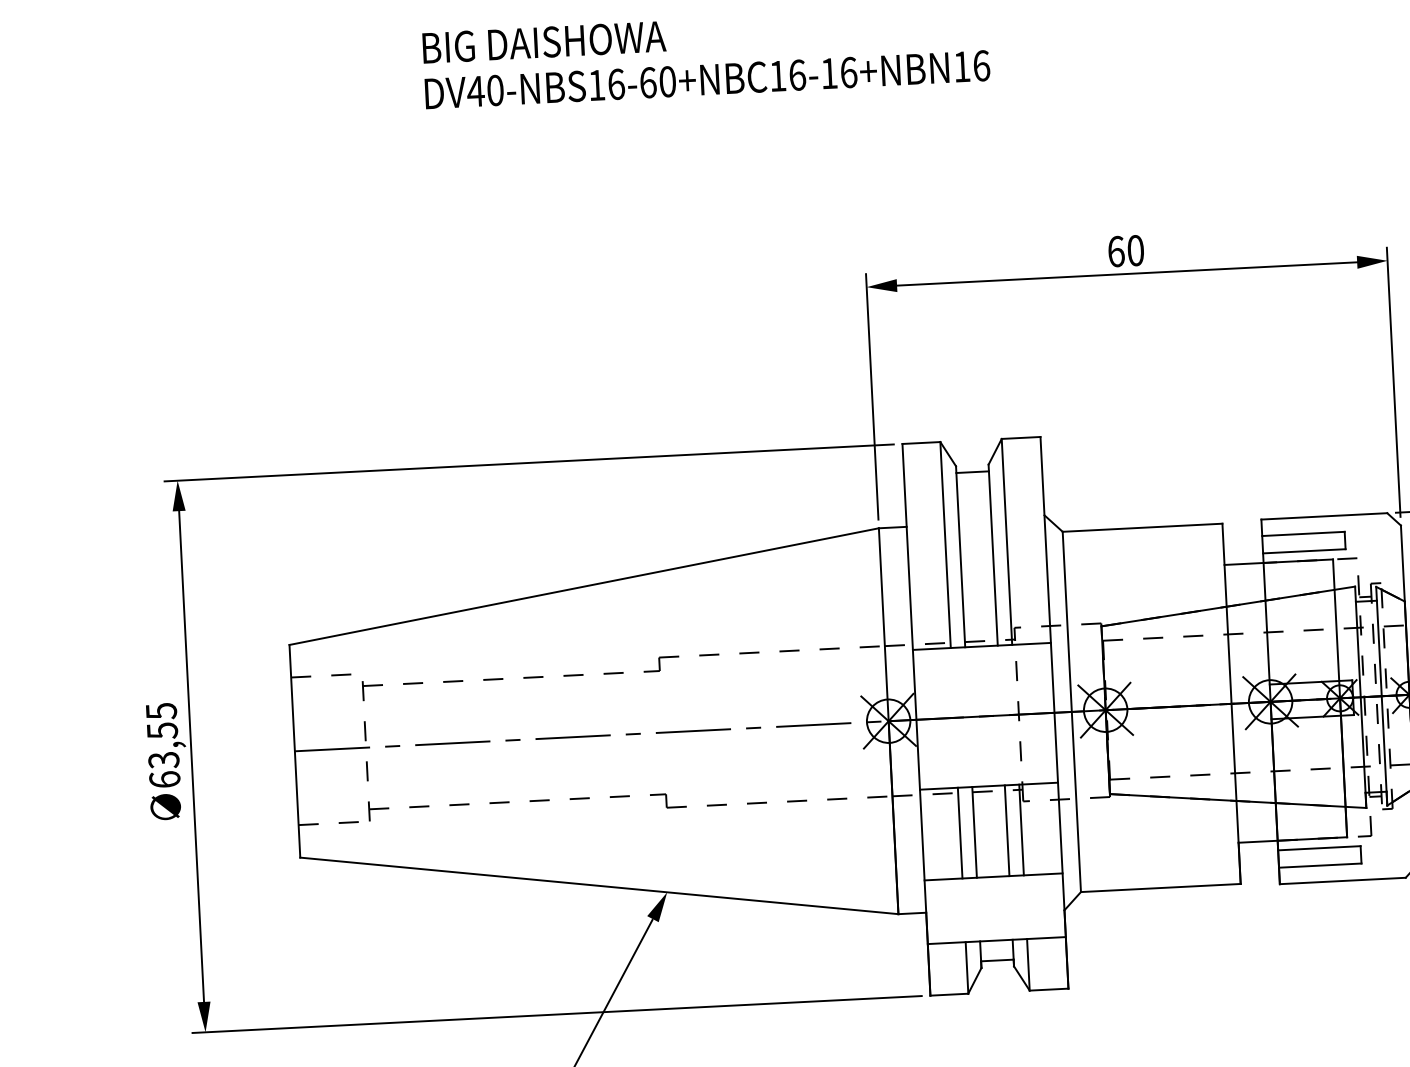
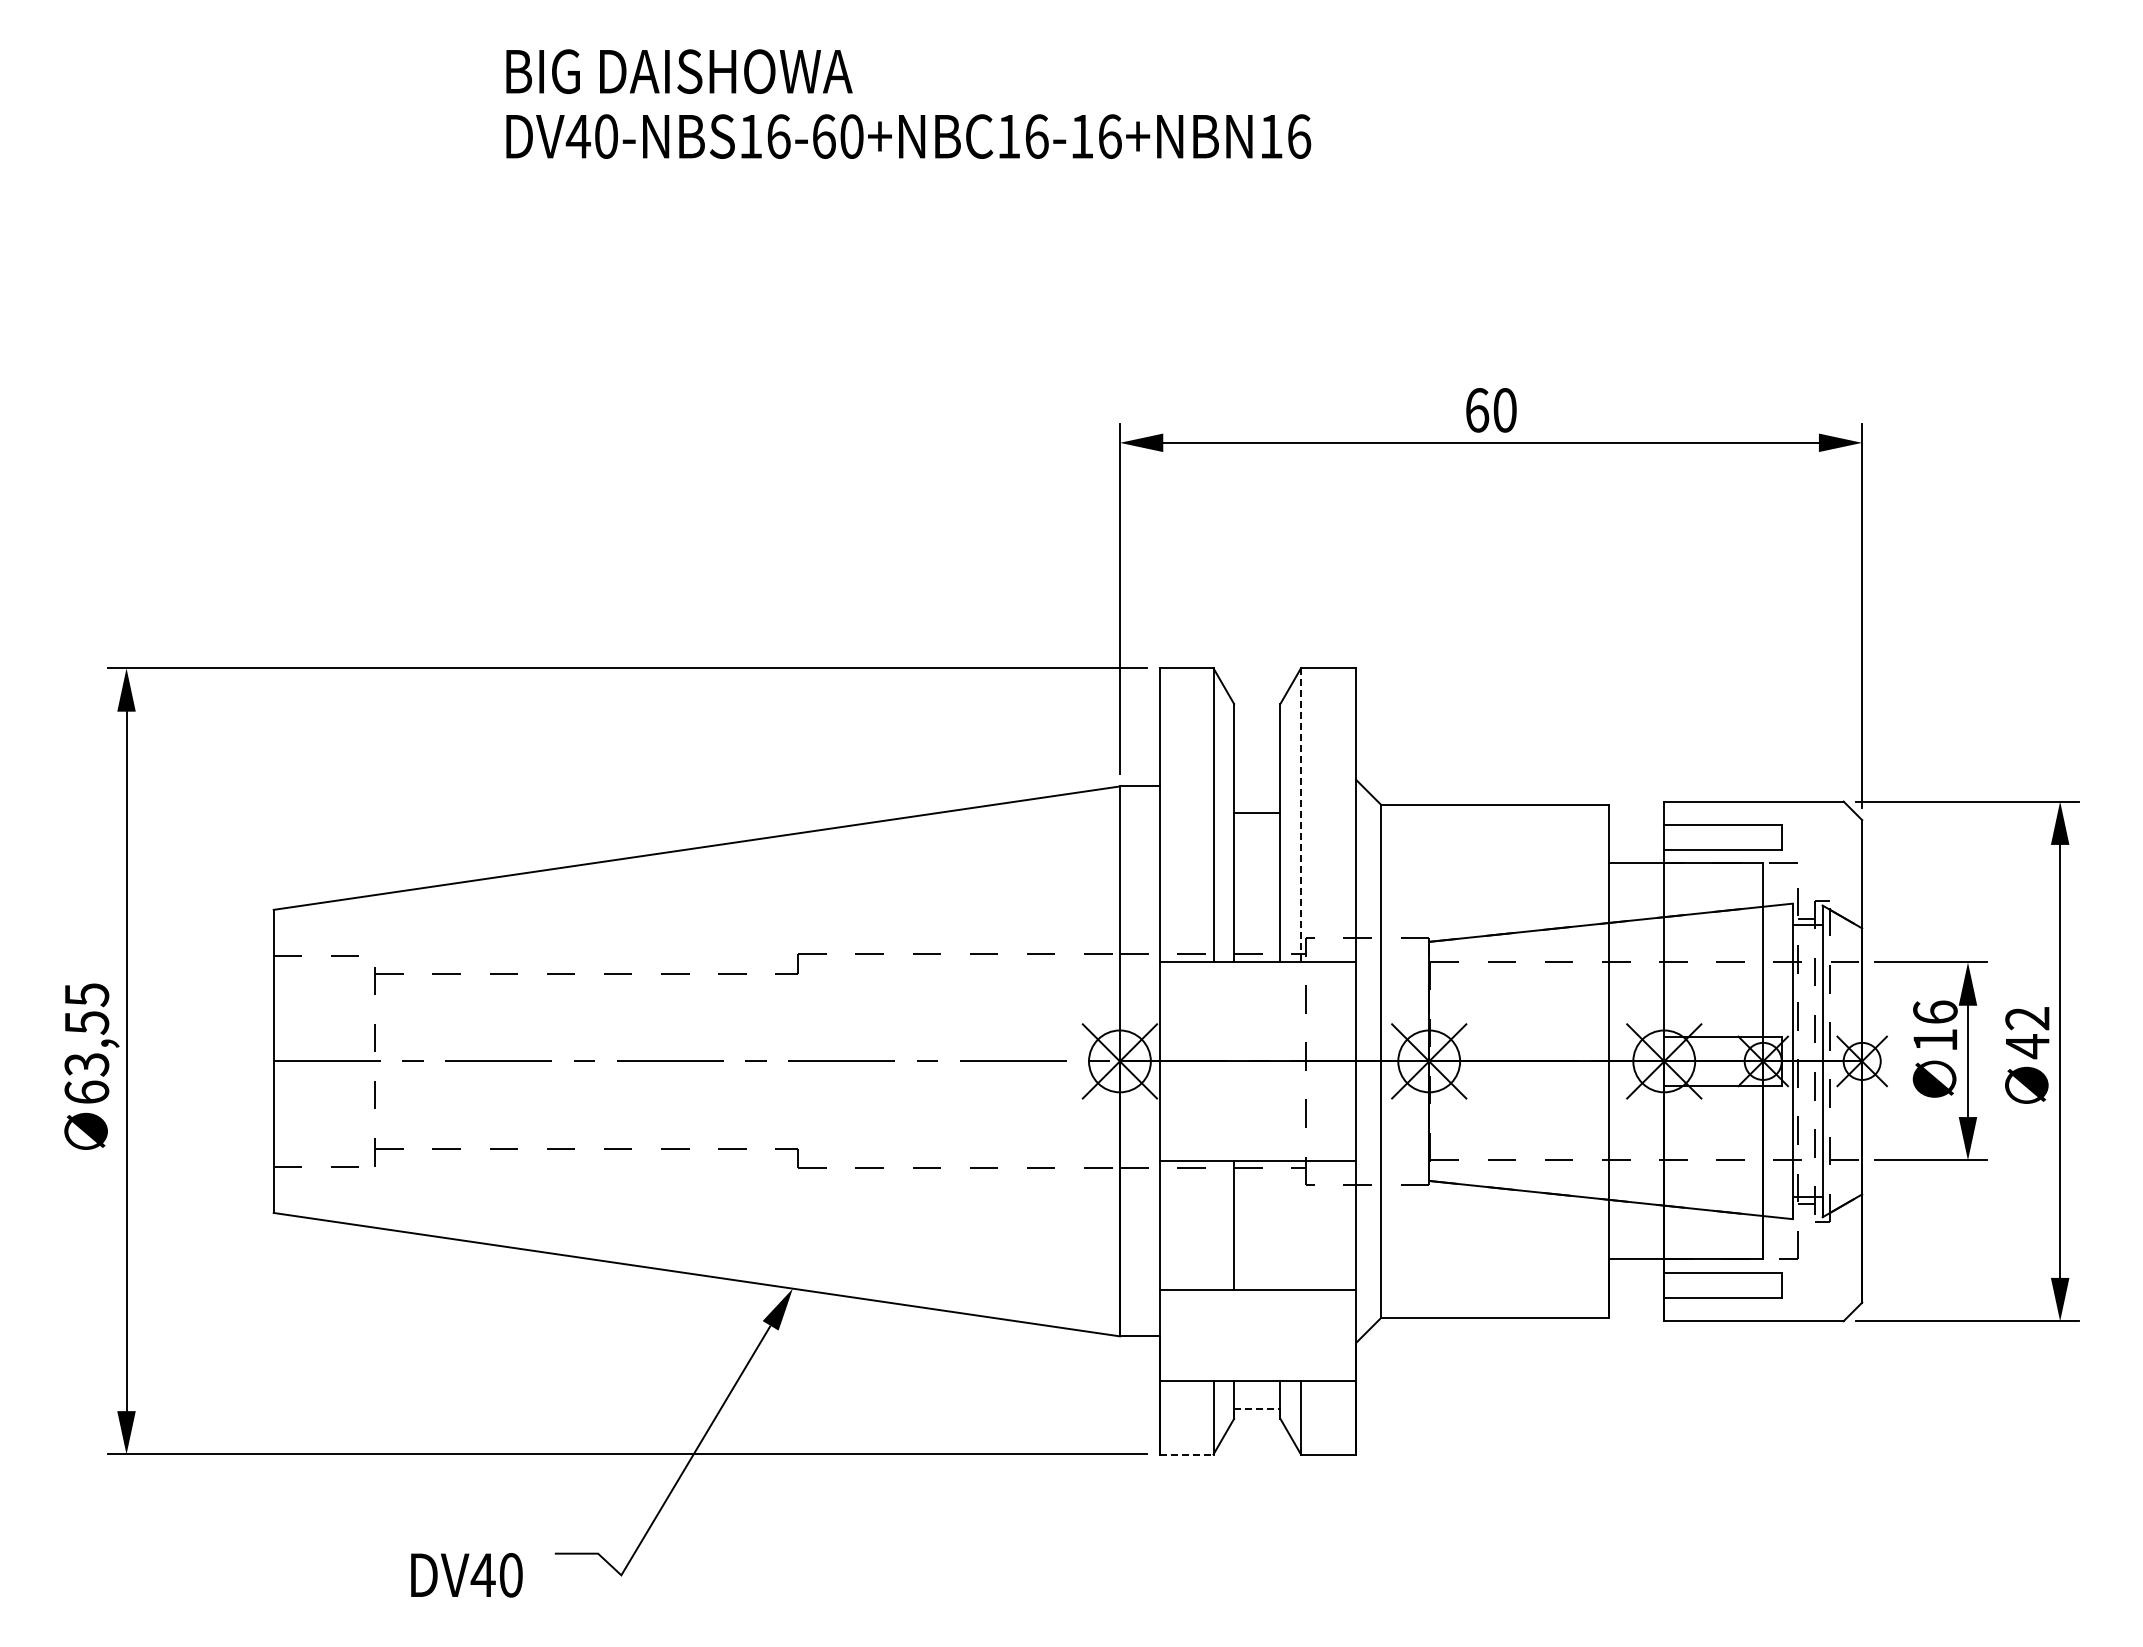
line: (972, 472) -> (1257, 813), moved
line: (1007, 542) -> (1301, 815), solid -> dashed
line: (1021, 829) -> (1301, 1225), removed
line: (1007, 830) -> (1280, 1225), removed
line: (960, 833) -> (1213, 1225), removed
line: (997, 960) -> (1257, 1409), solid -> dashed
line: (949, 994) -> (1186, 1454), solid -> dashed

